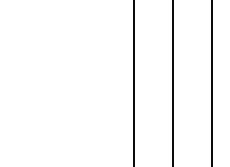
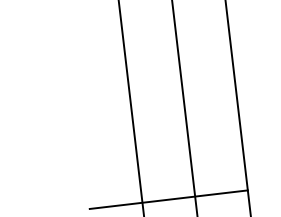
line: (153, 153) -> (168, 200), added

